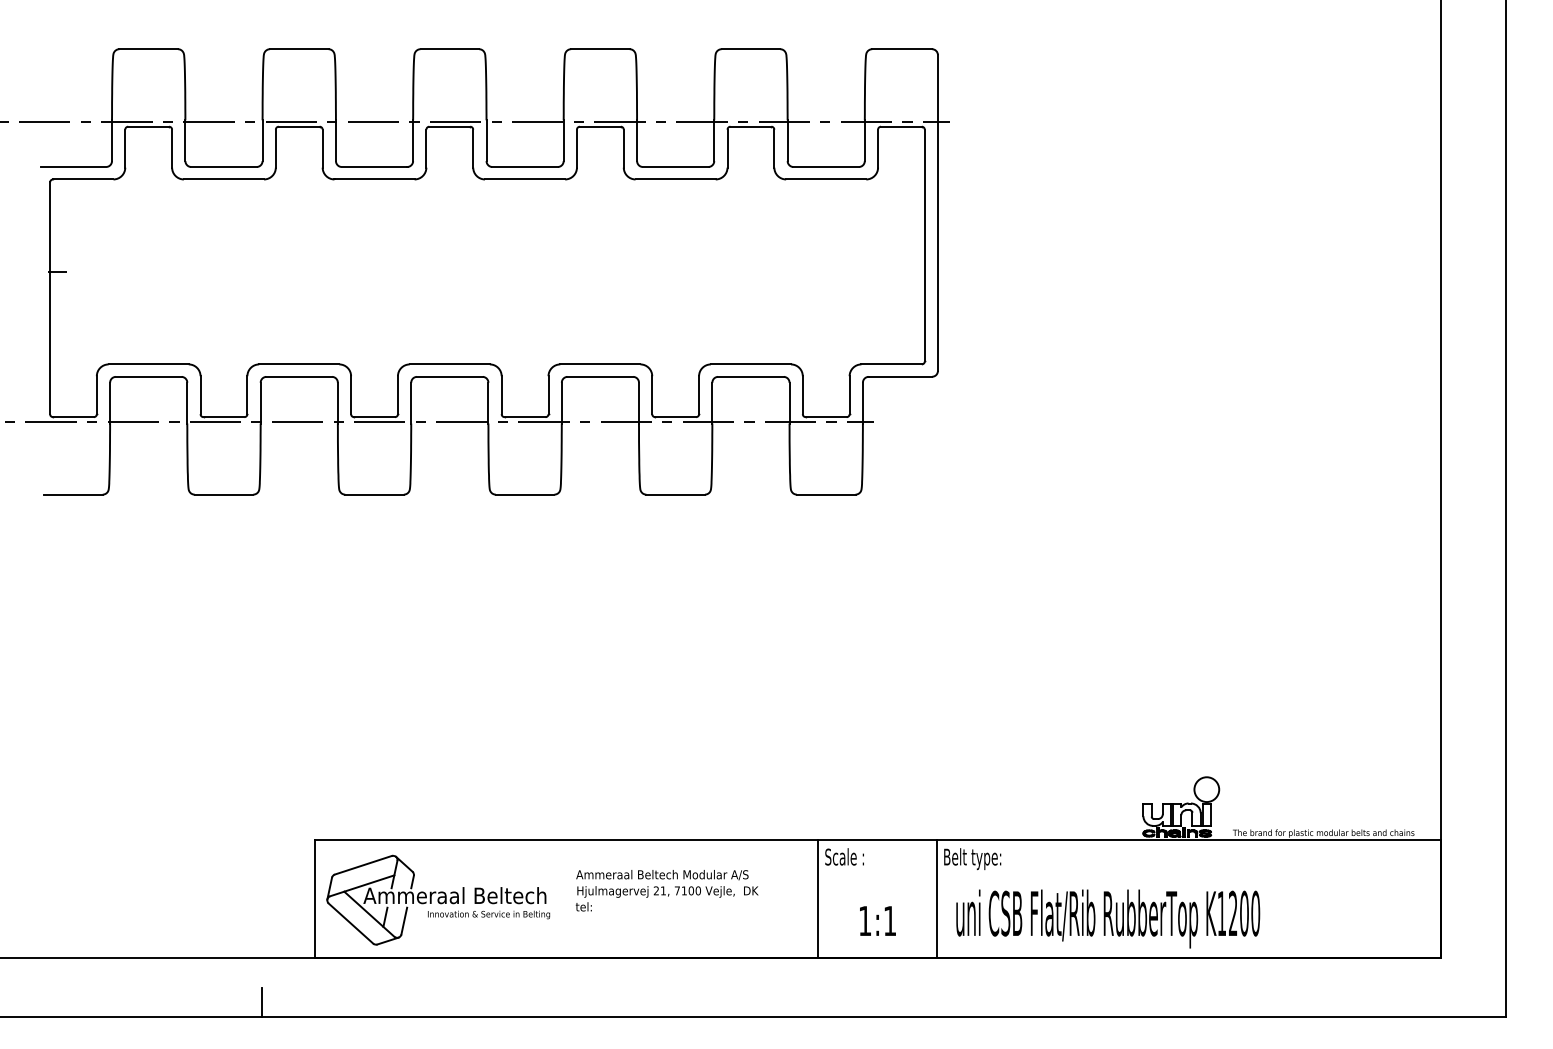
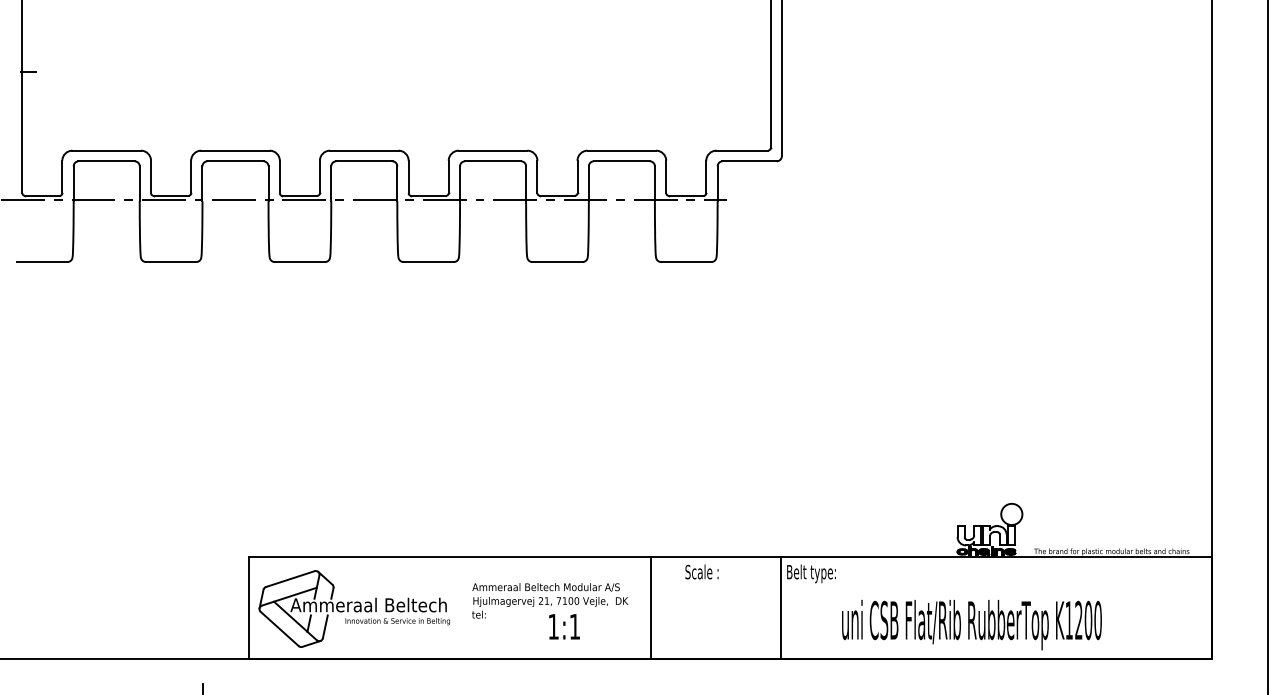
line: (818, 898) -> (650, 607), moved
text: (1108, 918) -> (972, 624), moved
text: (877, 920) -> (564, 626), moved

